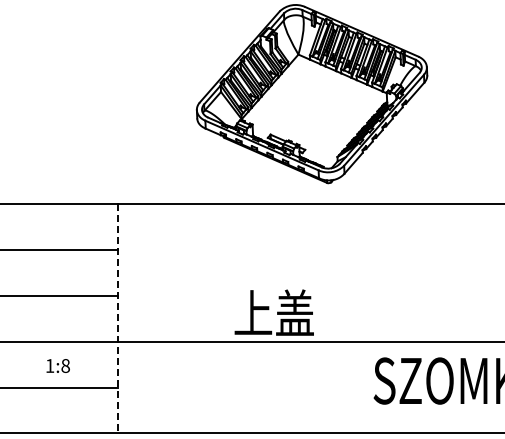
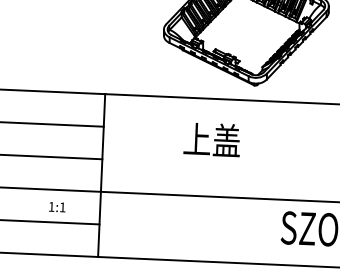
text: (273, 312) -> (211, 139), moved
line: (118, 319) -> (101, 176), dashed -> solid
text: (65, 365) -> (62, 207), 1:8 -> 1:1

